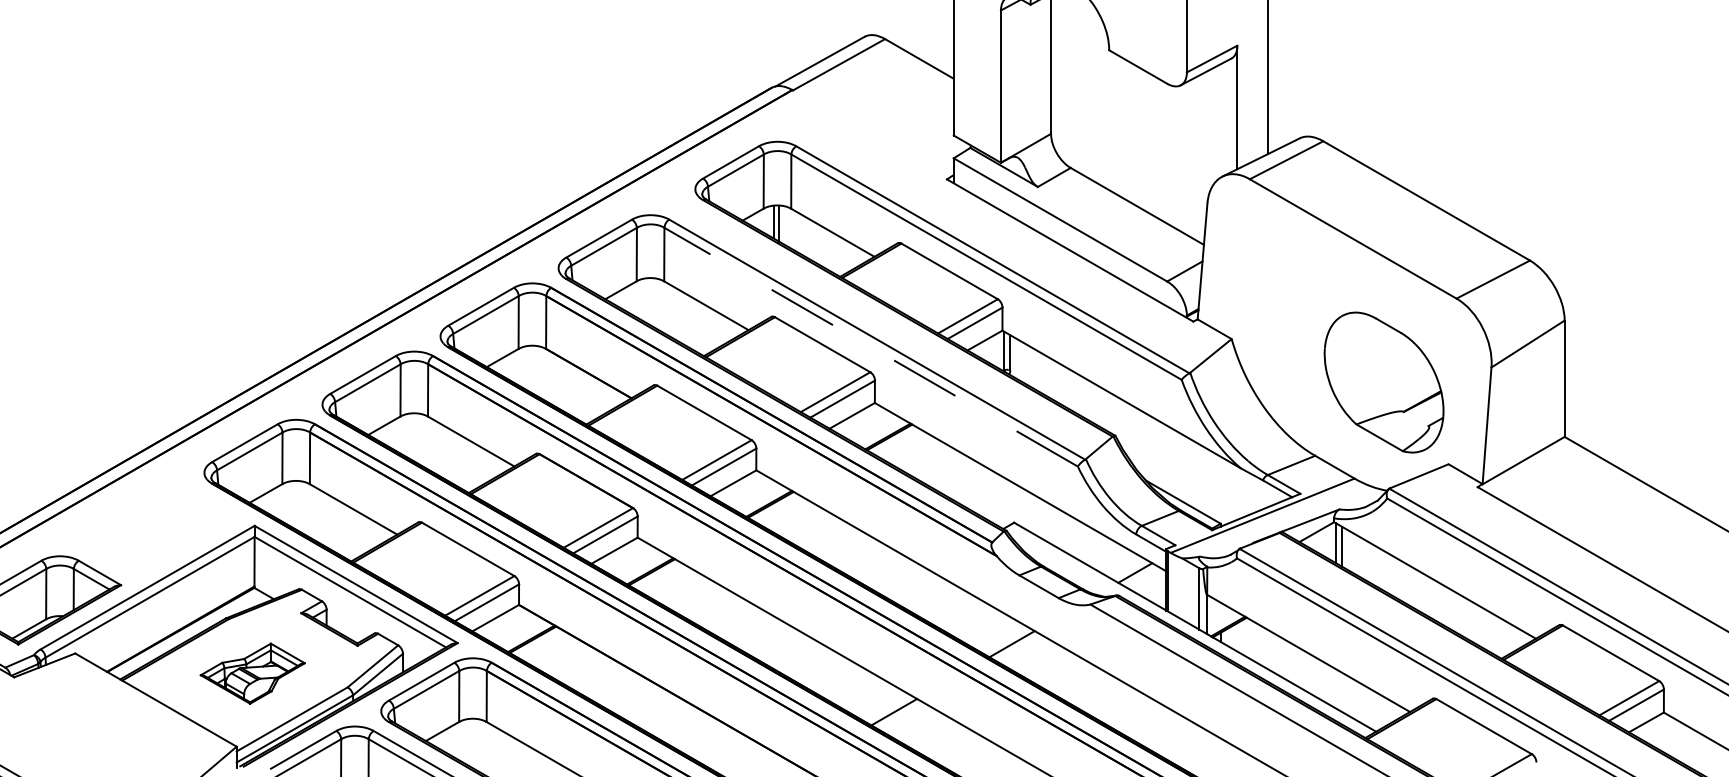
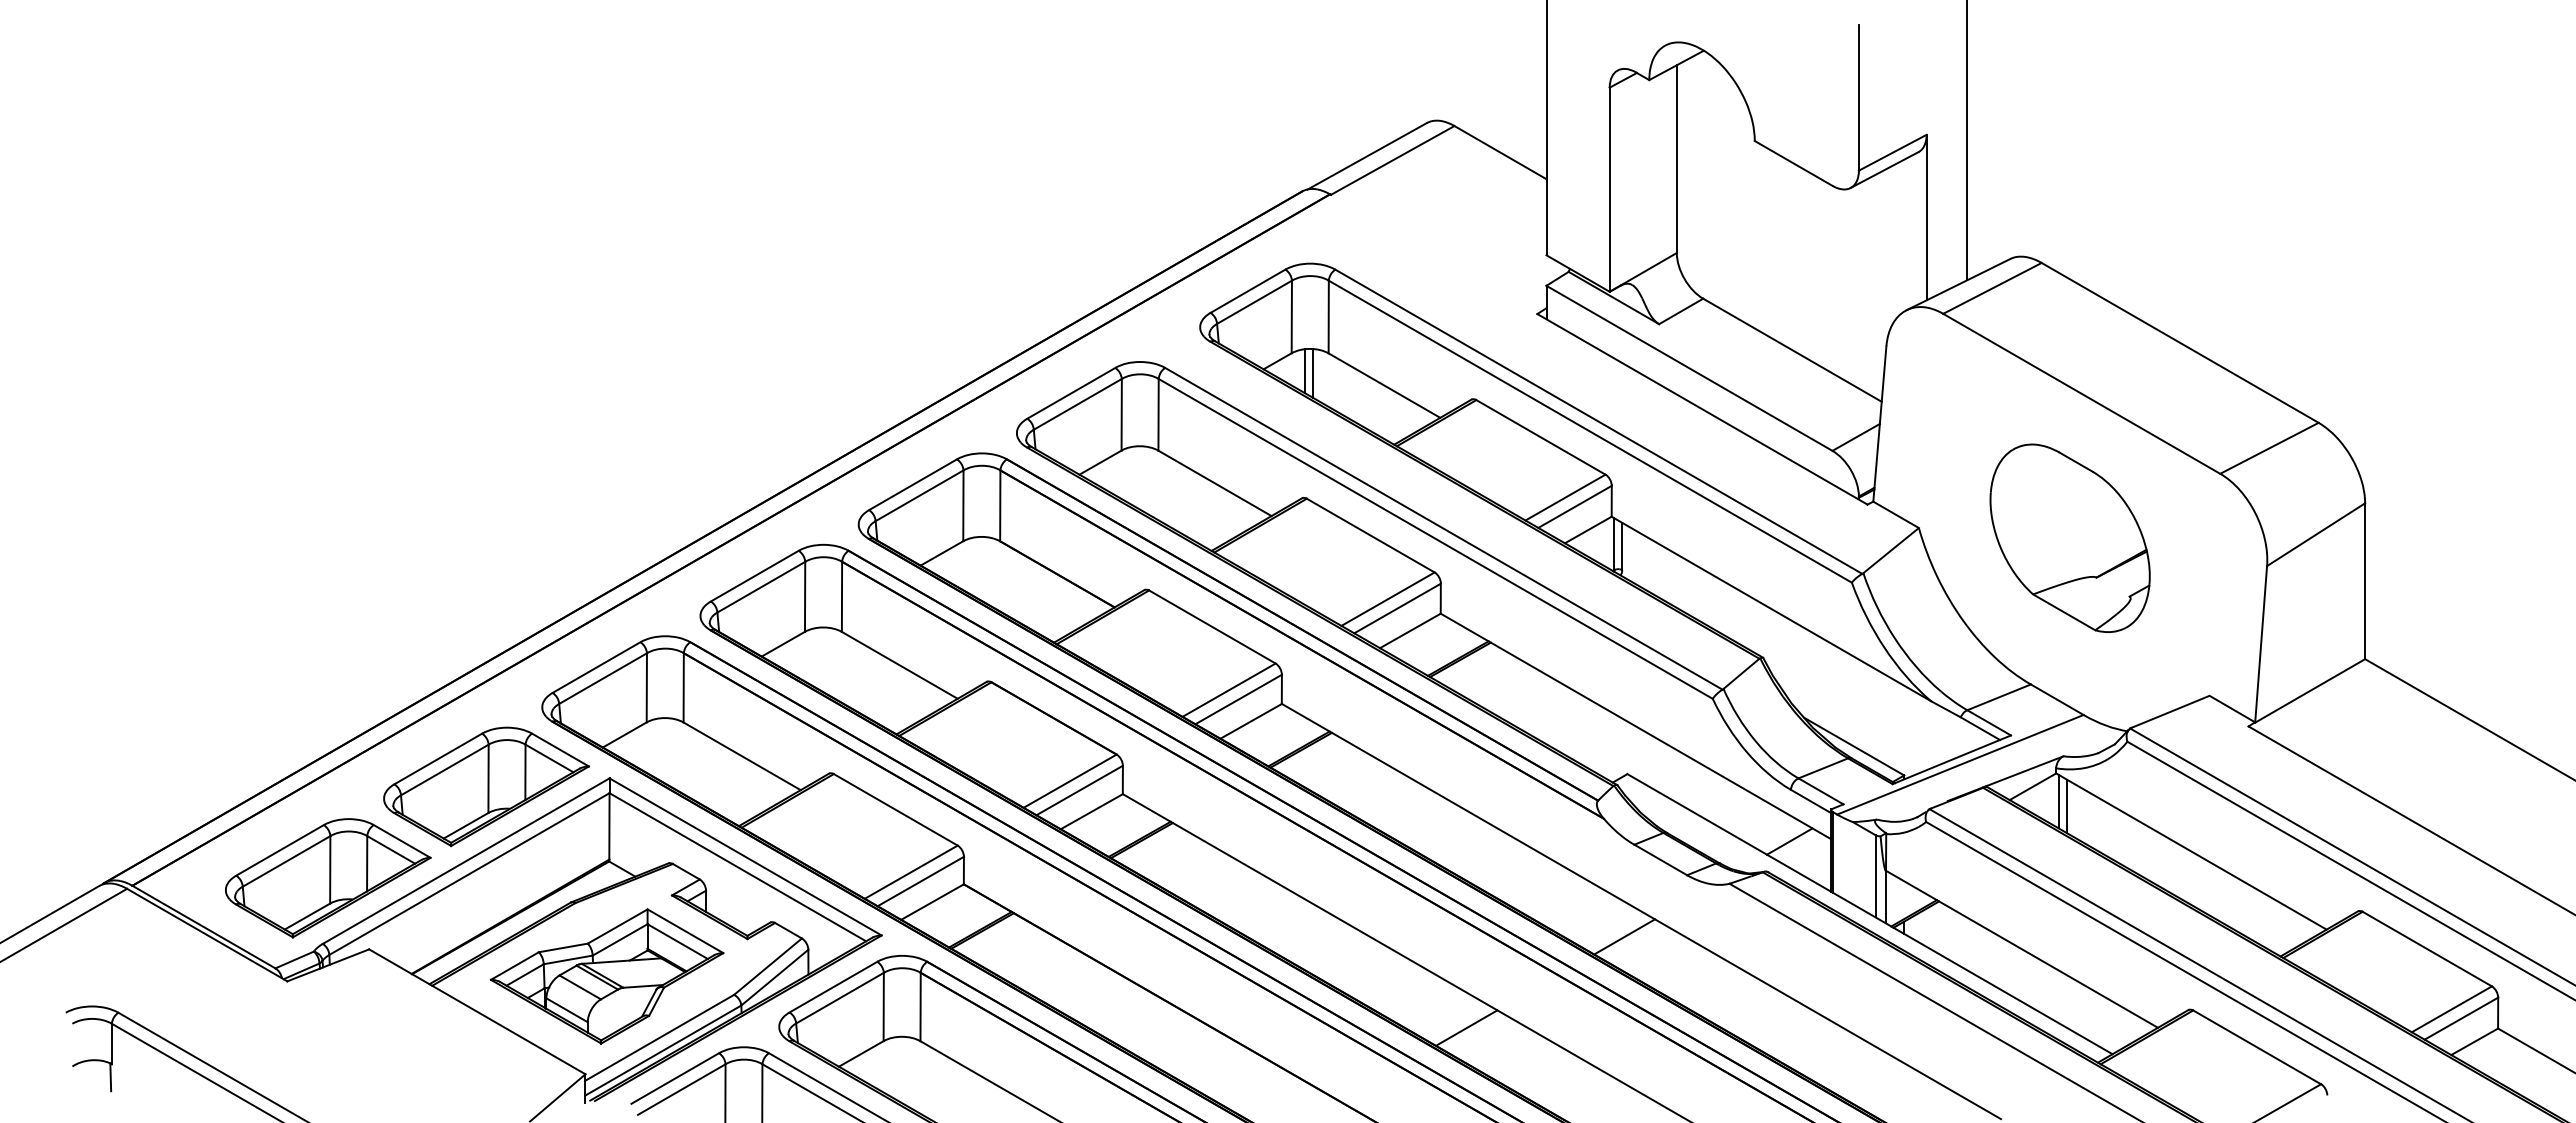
line: (870, 346) -> (1435, 538), dashed -> solid
part: (1383, 381) -> (2069, 537), moved
part: (162, 531) -> (486, 786), added
part: (252, 673) -> (606, 976), size x1.67

